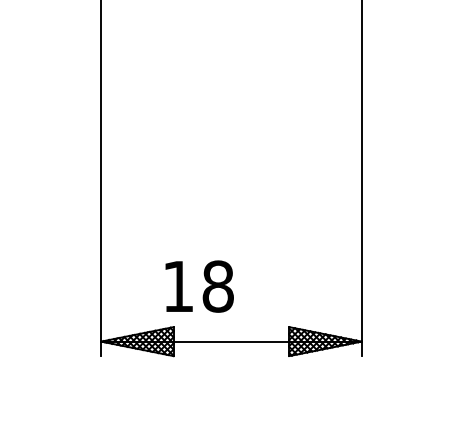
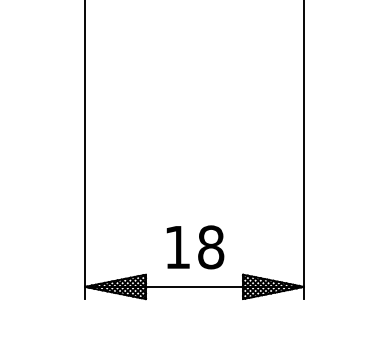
text: (199, 286) -> (195, 247), moved

